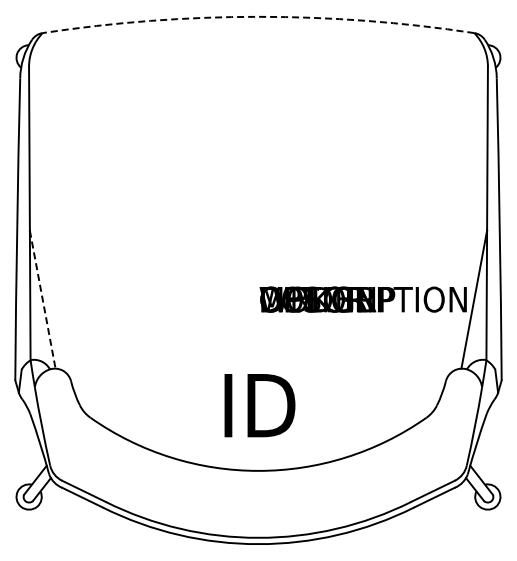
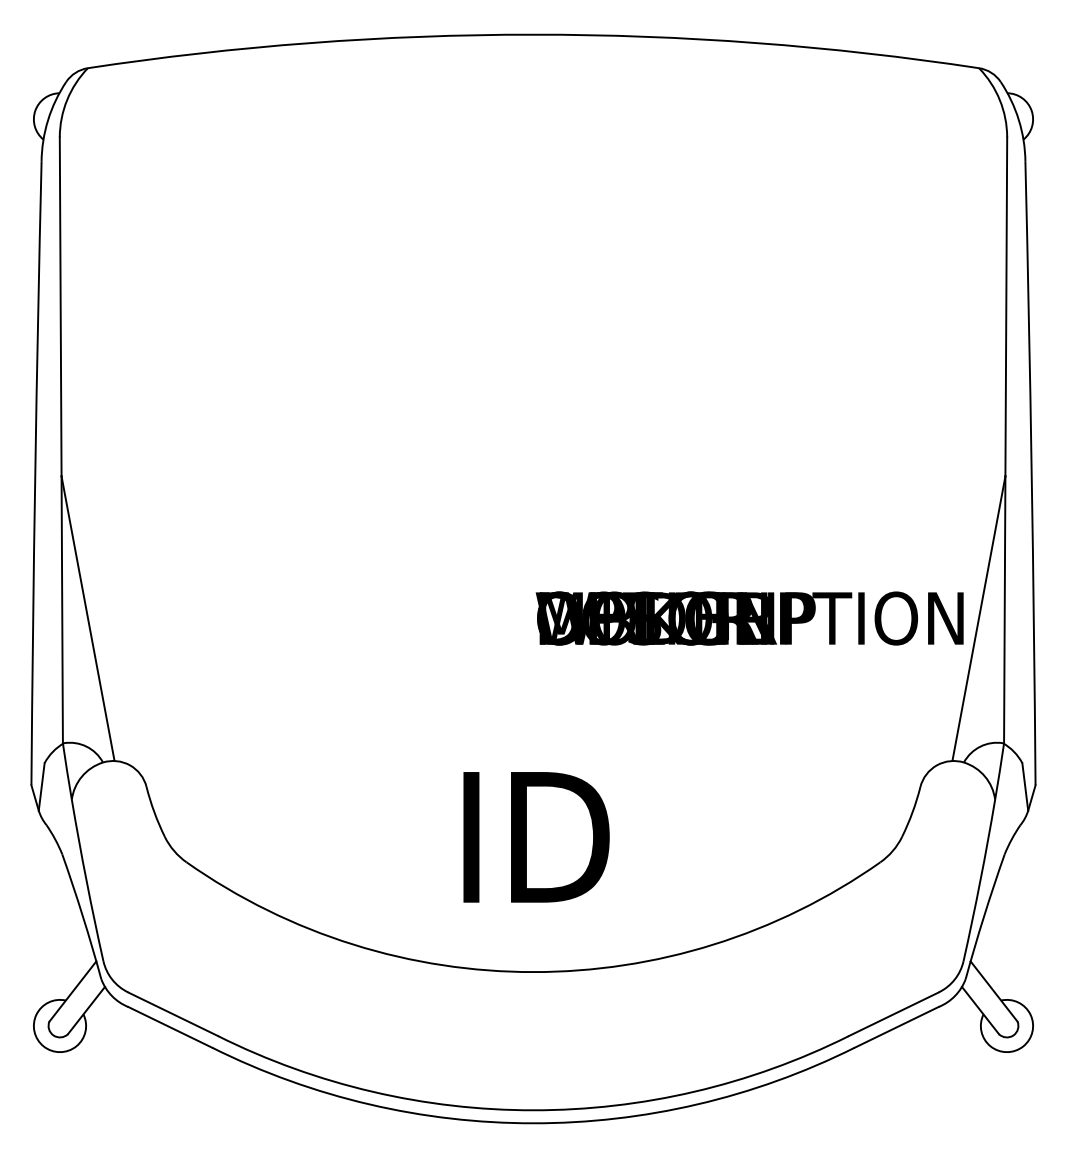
arc: (258, 16) -> (533, 33), dashed -> solid
line: (42, 300) -> (87, 620), dashed -> solid

